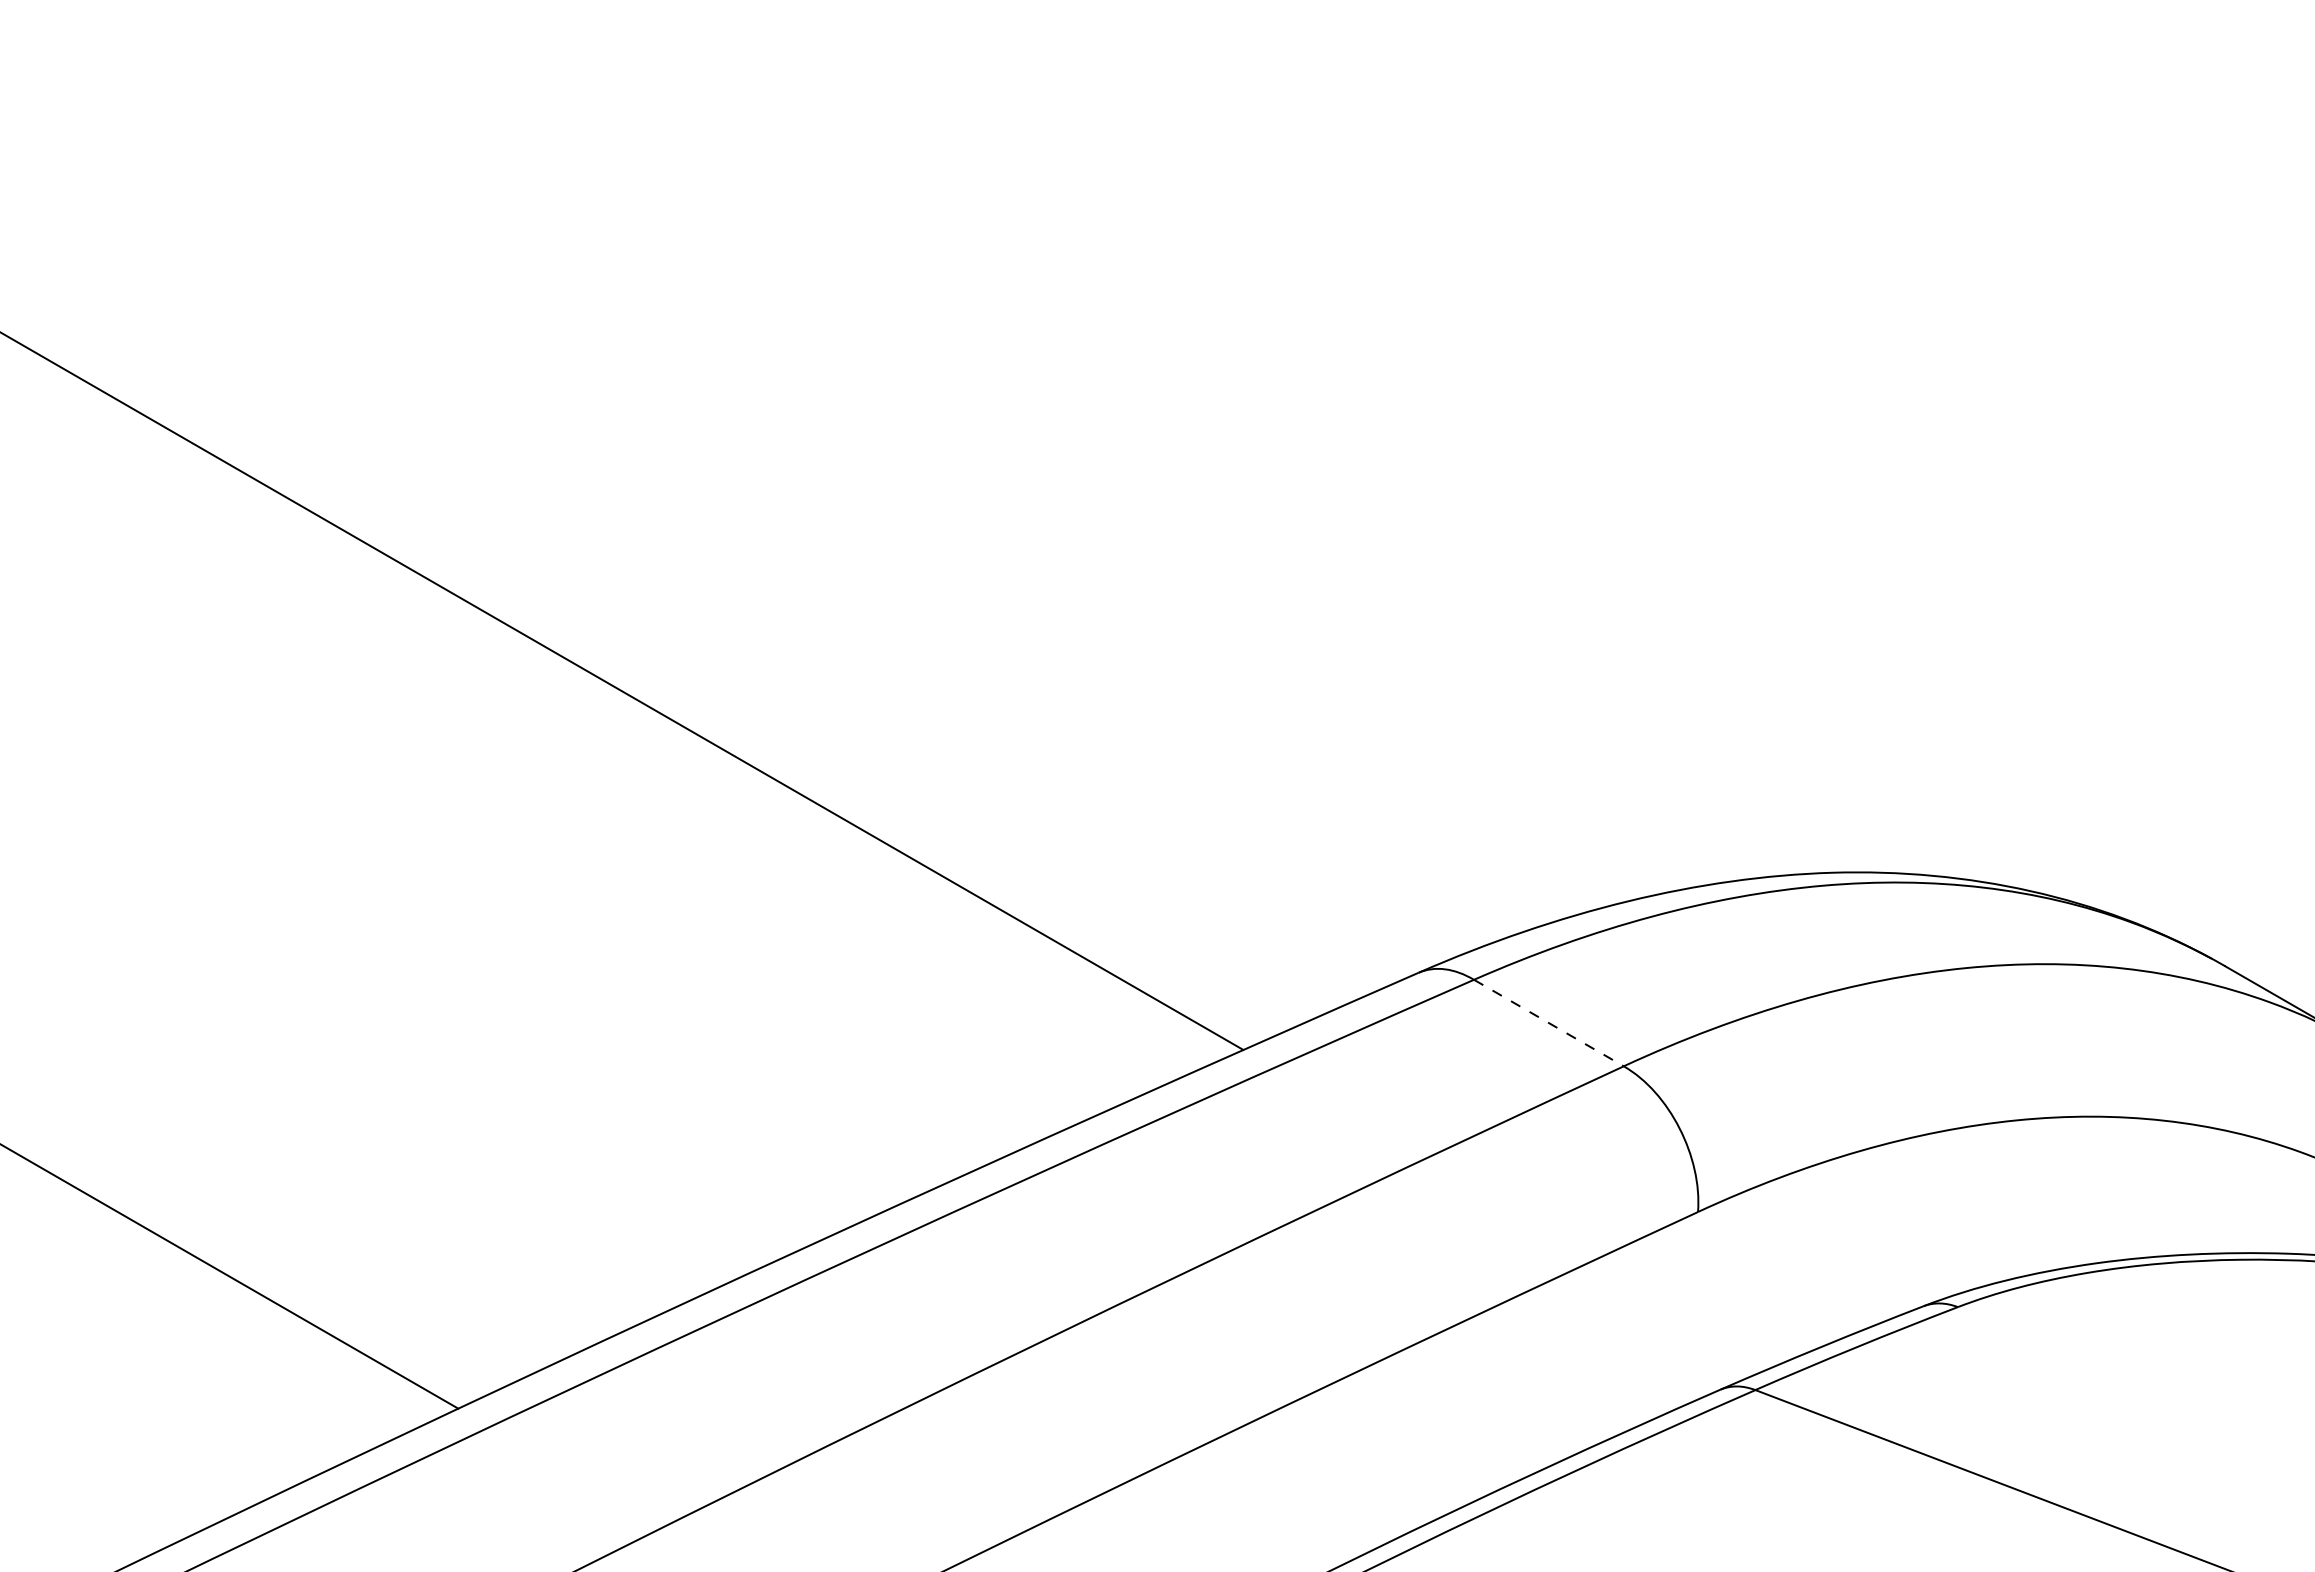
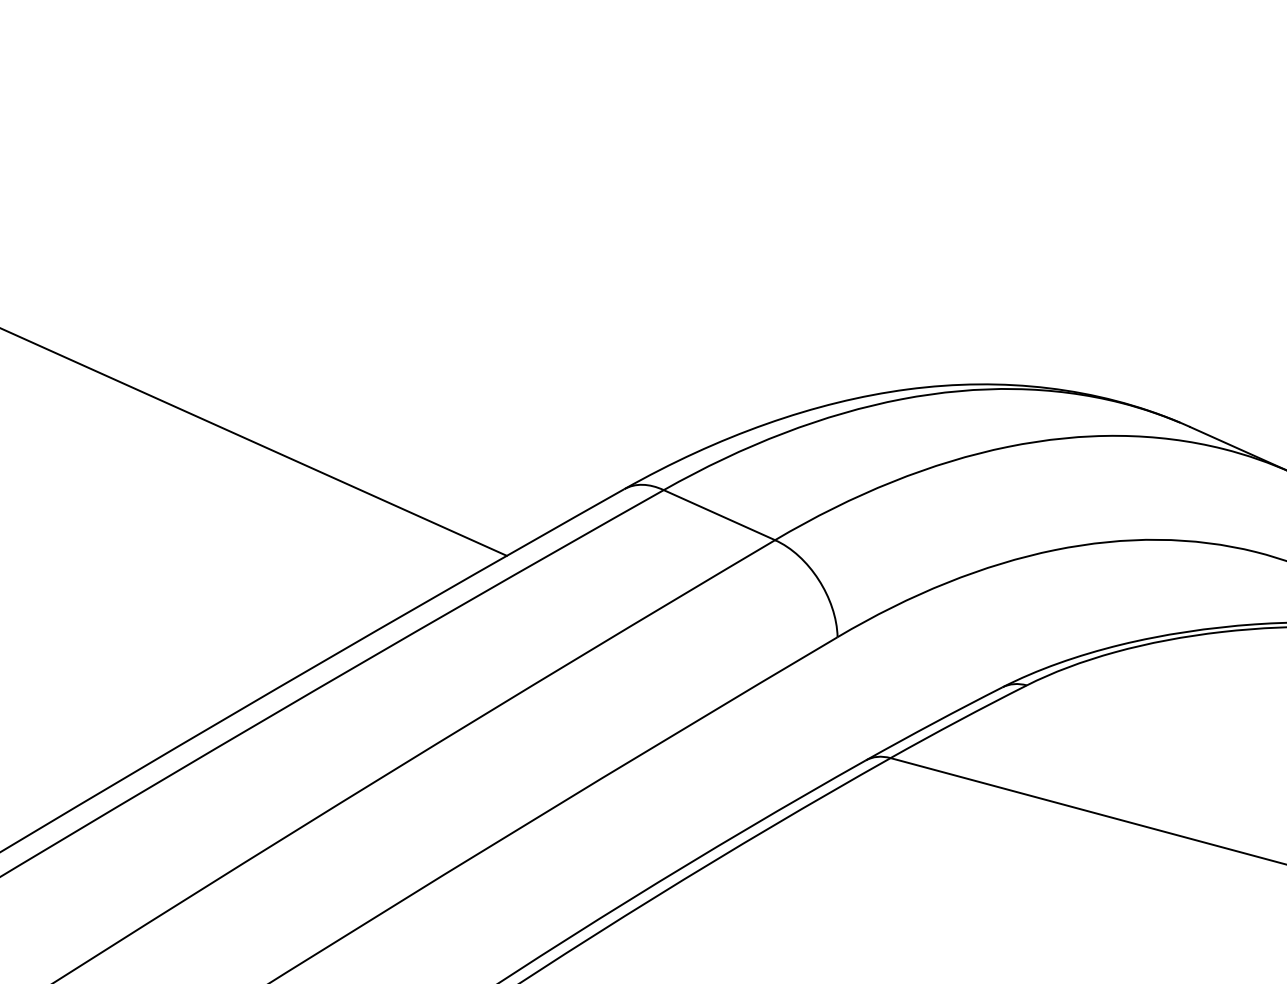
line: (1549, 1023) -> (719, 515), dashed -> solid

